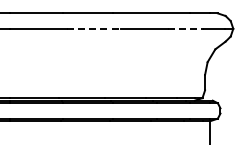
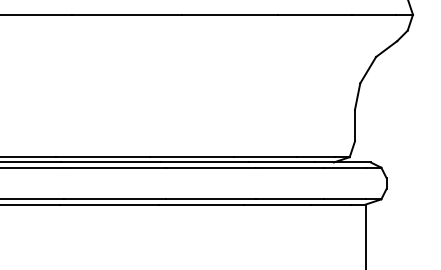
line: (94, 28) -> (127, 14), dashed -> solid
line: (185, 28) -> (314, 14), dashed -> solid

